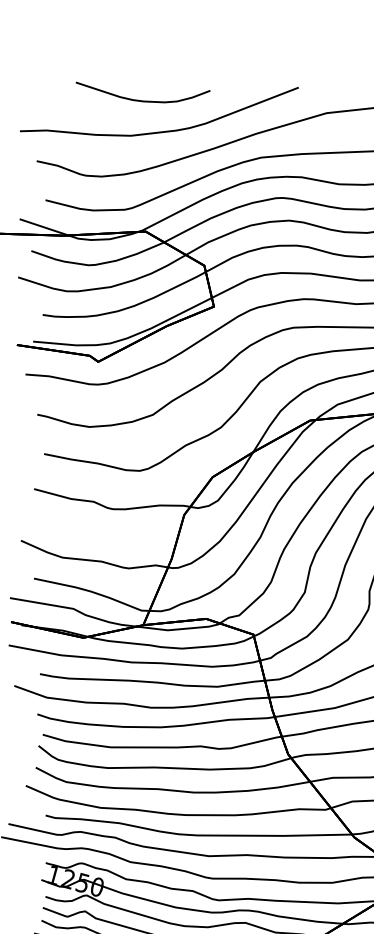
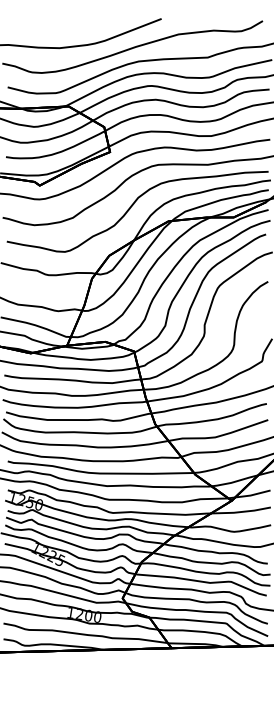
part: (143, 91) -> (67, 21), removed

